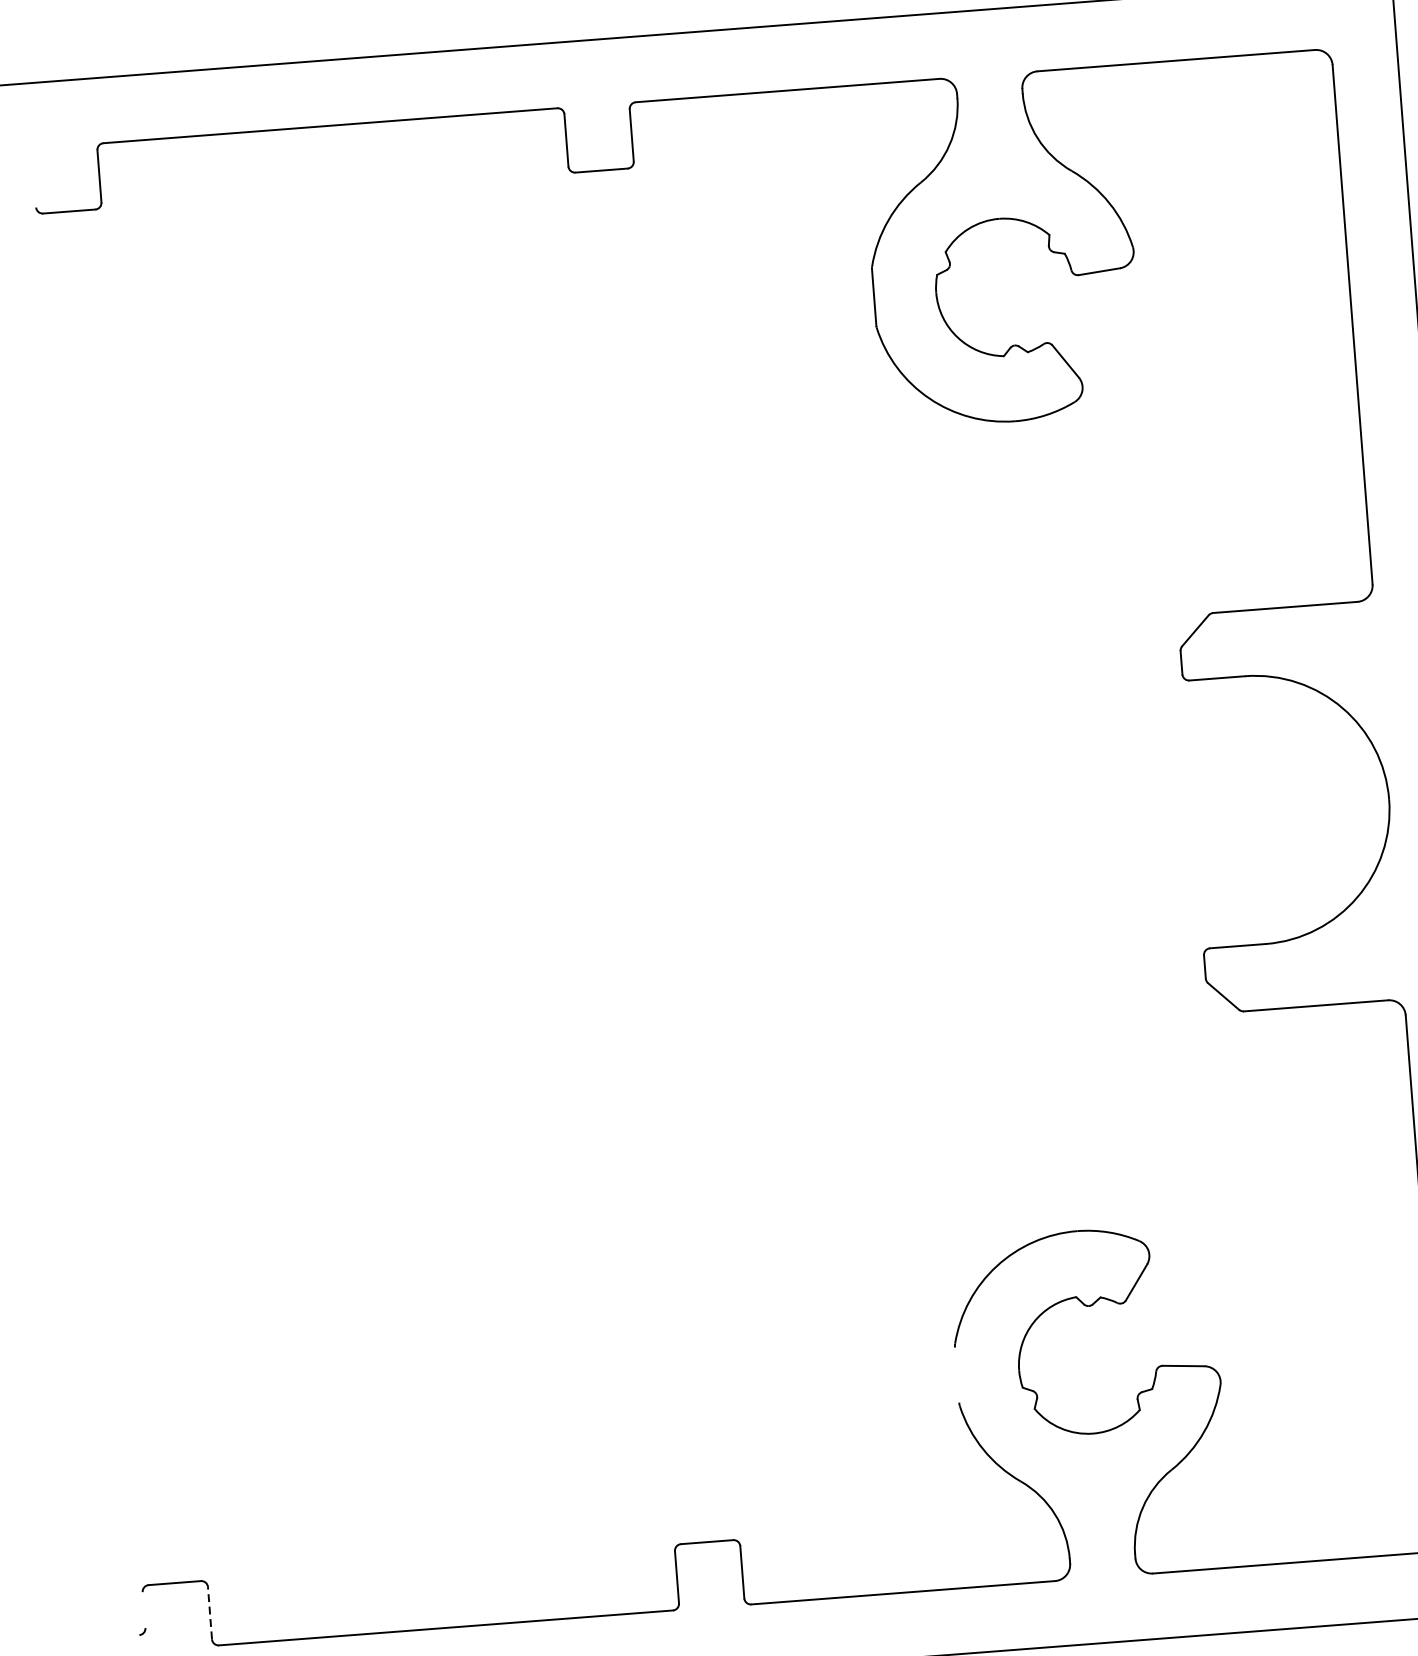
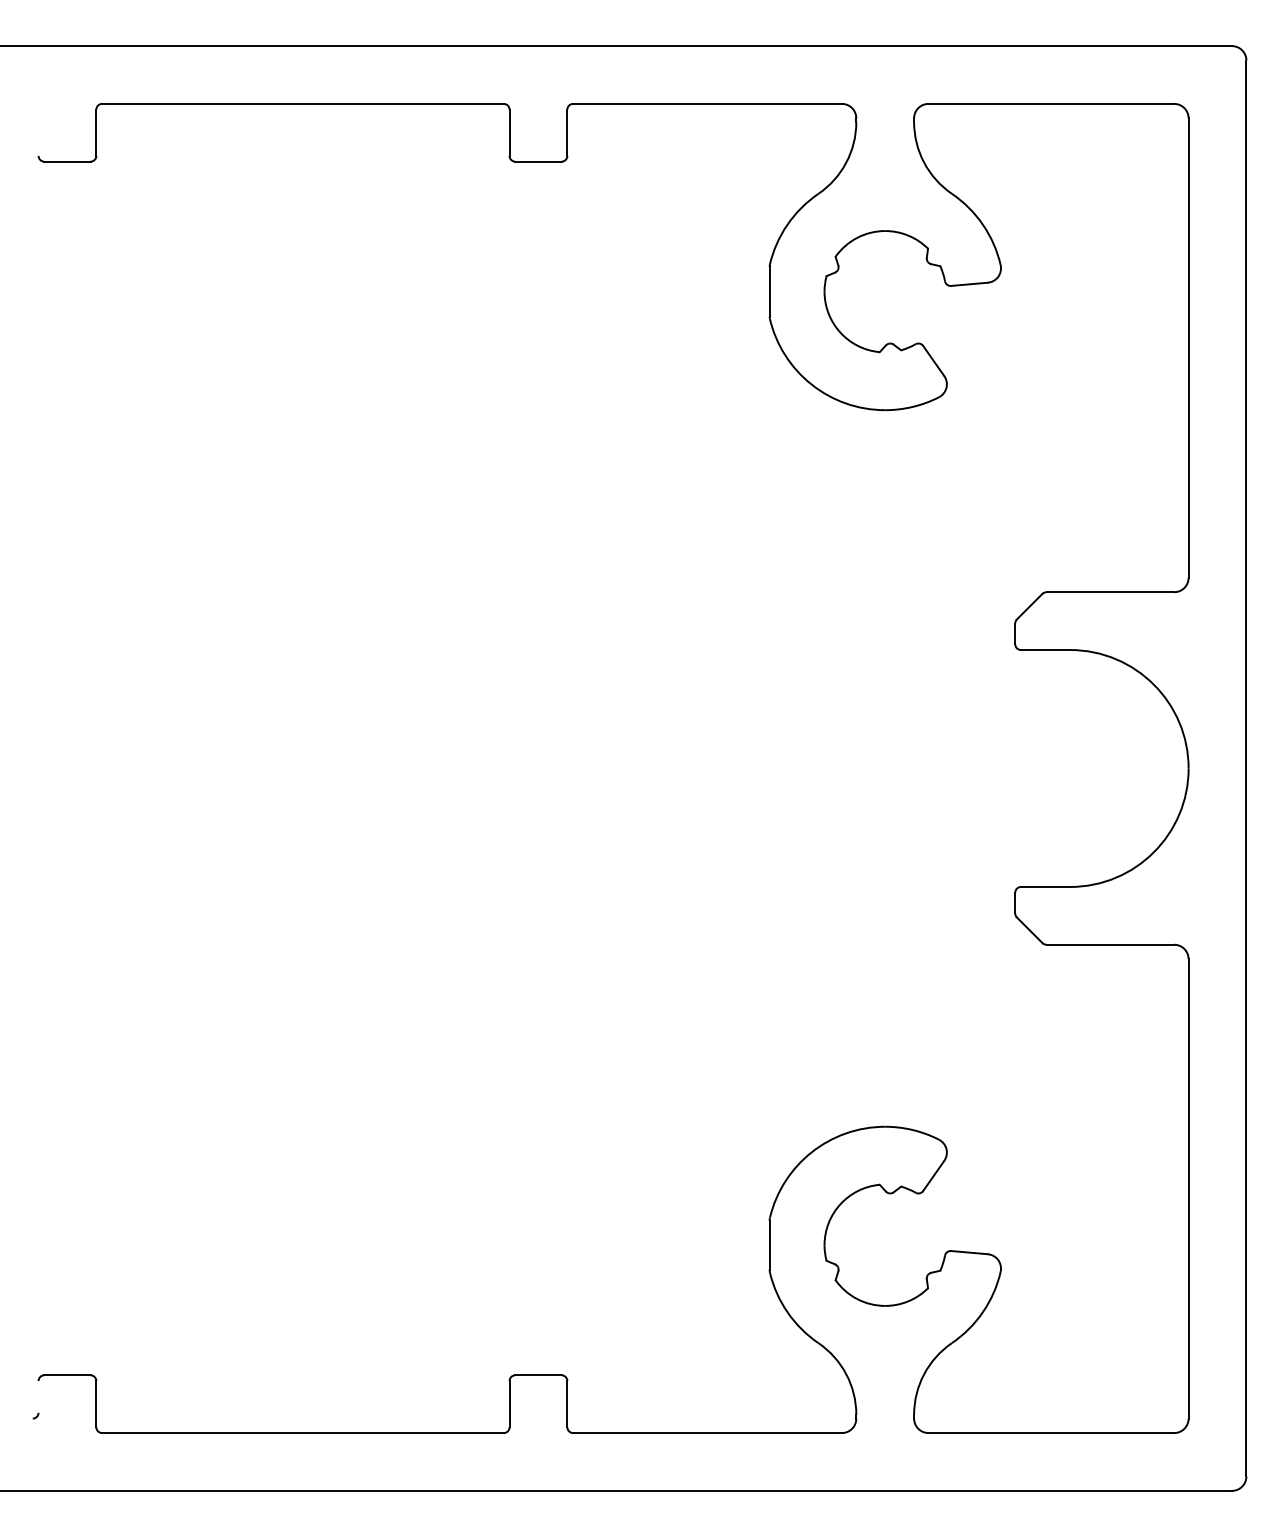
line: (956, 1374) -> (769, 1244), added
line: (210, 1612) -> (96, 1403), dashed -> solid

